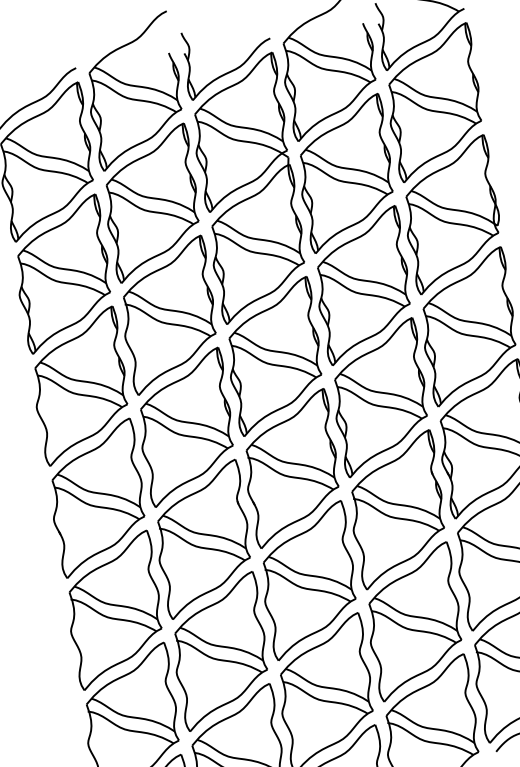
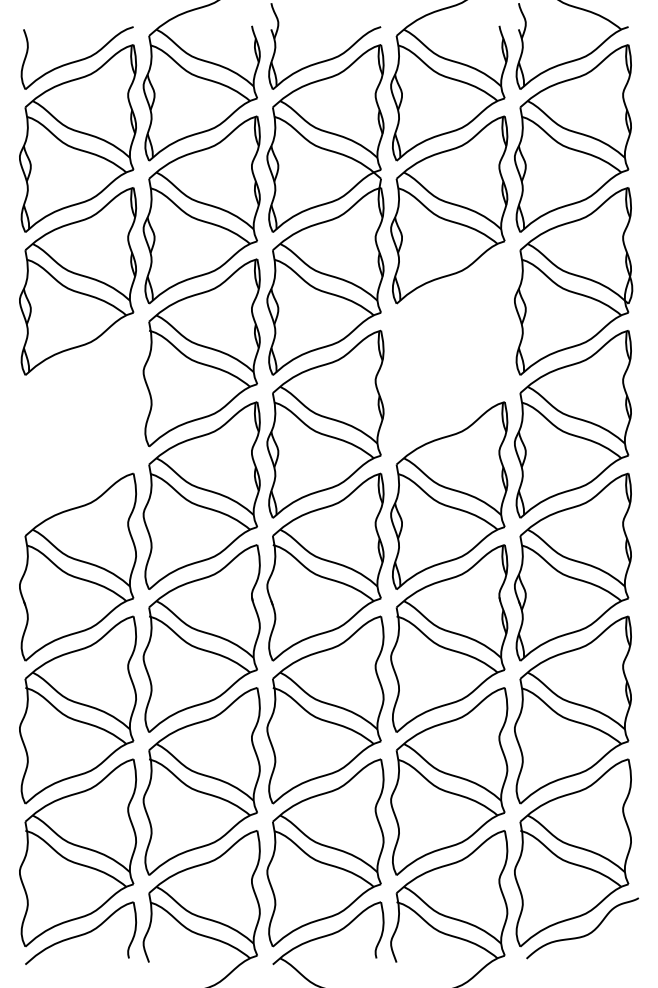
part: (362, 285) -> (449, 352), removed
part: (80, 386) -> (78, 424), removed

